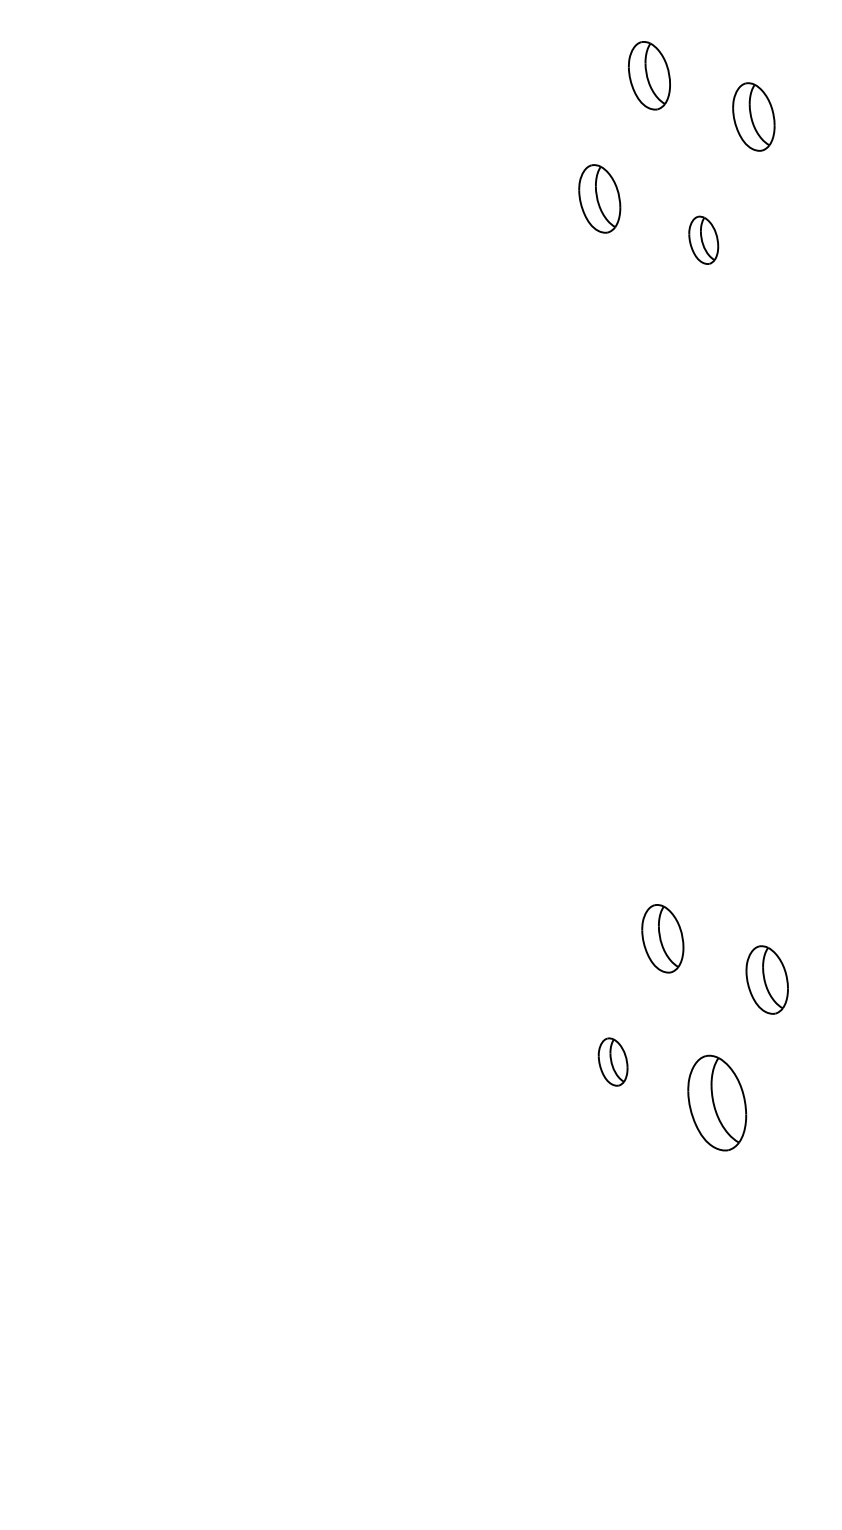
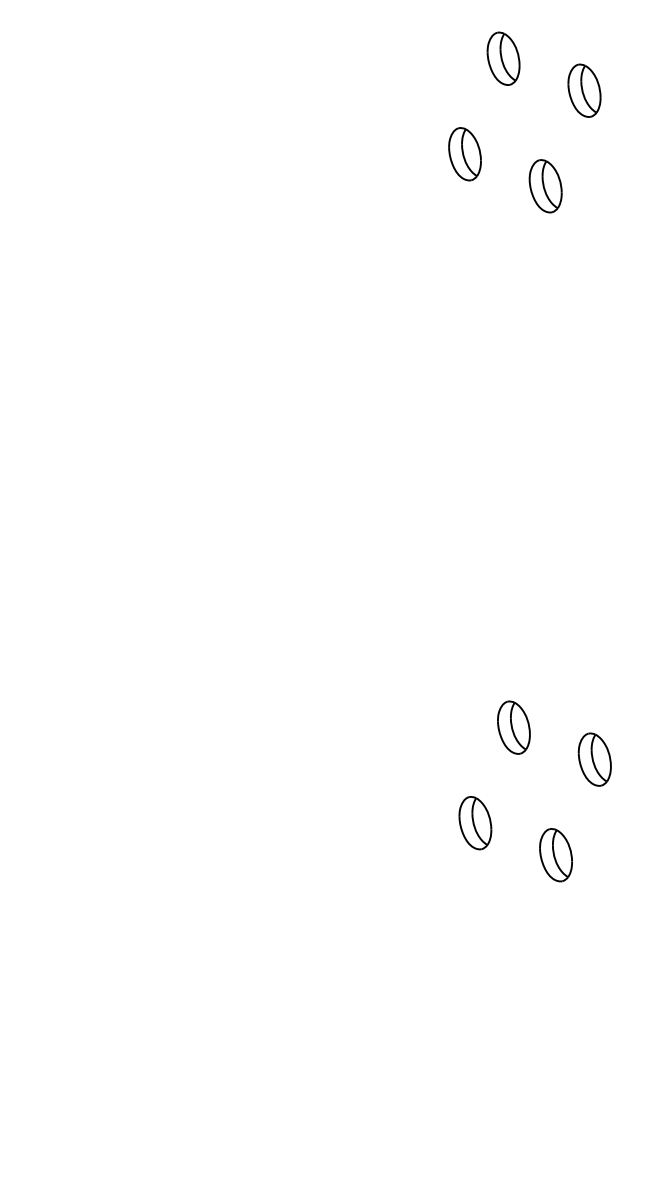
part: (703, 240) -> (545, 186), size x1.43
part: (613, 1062) -> (475, 823), size x1.43
part: (716, 1103) -> (555, 855), size x0.71

